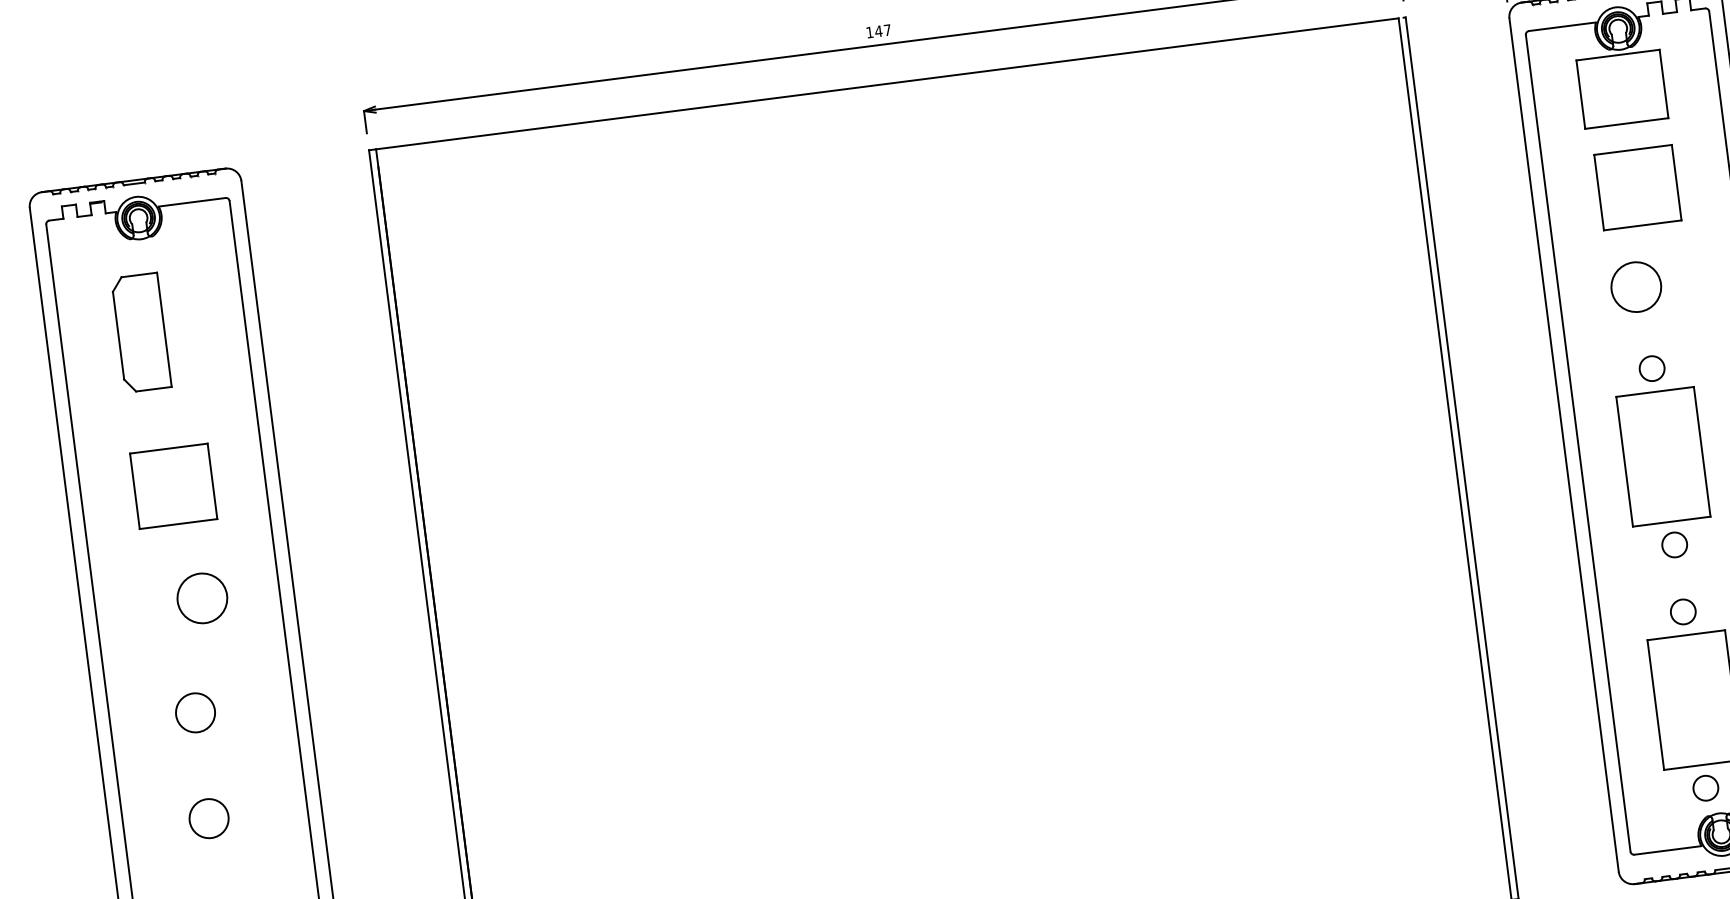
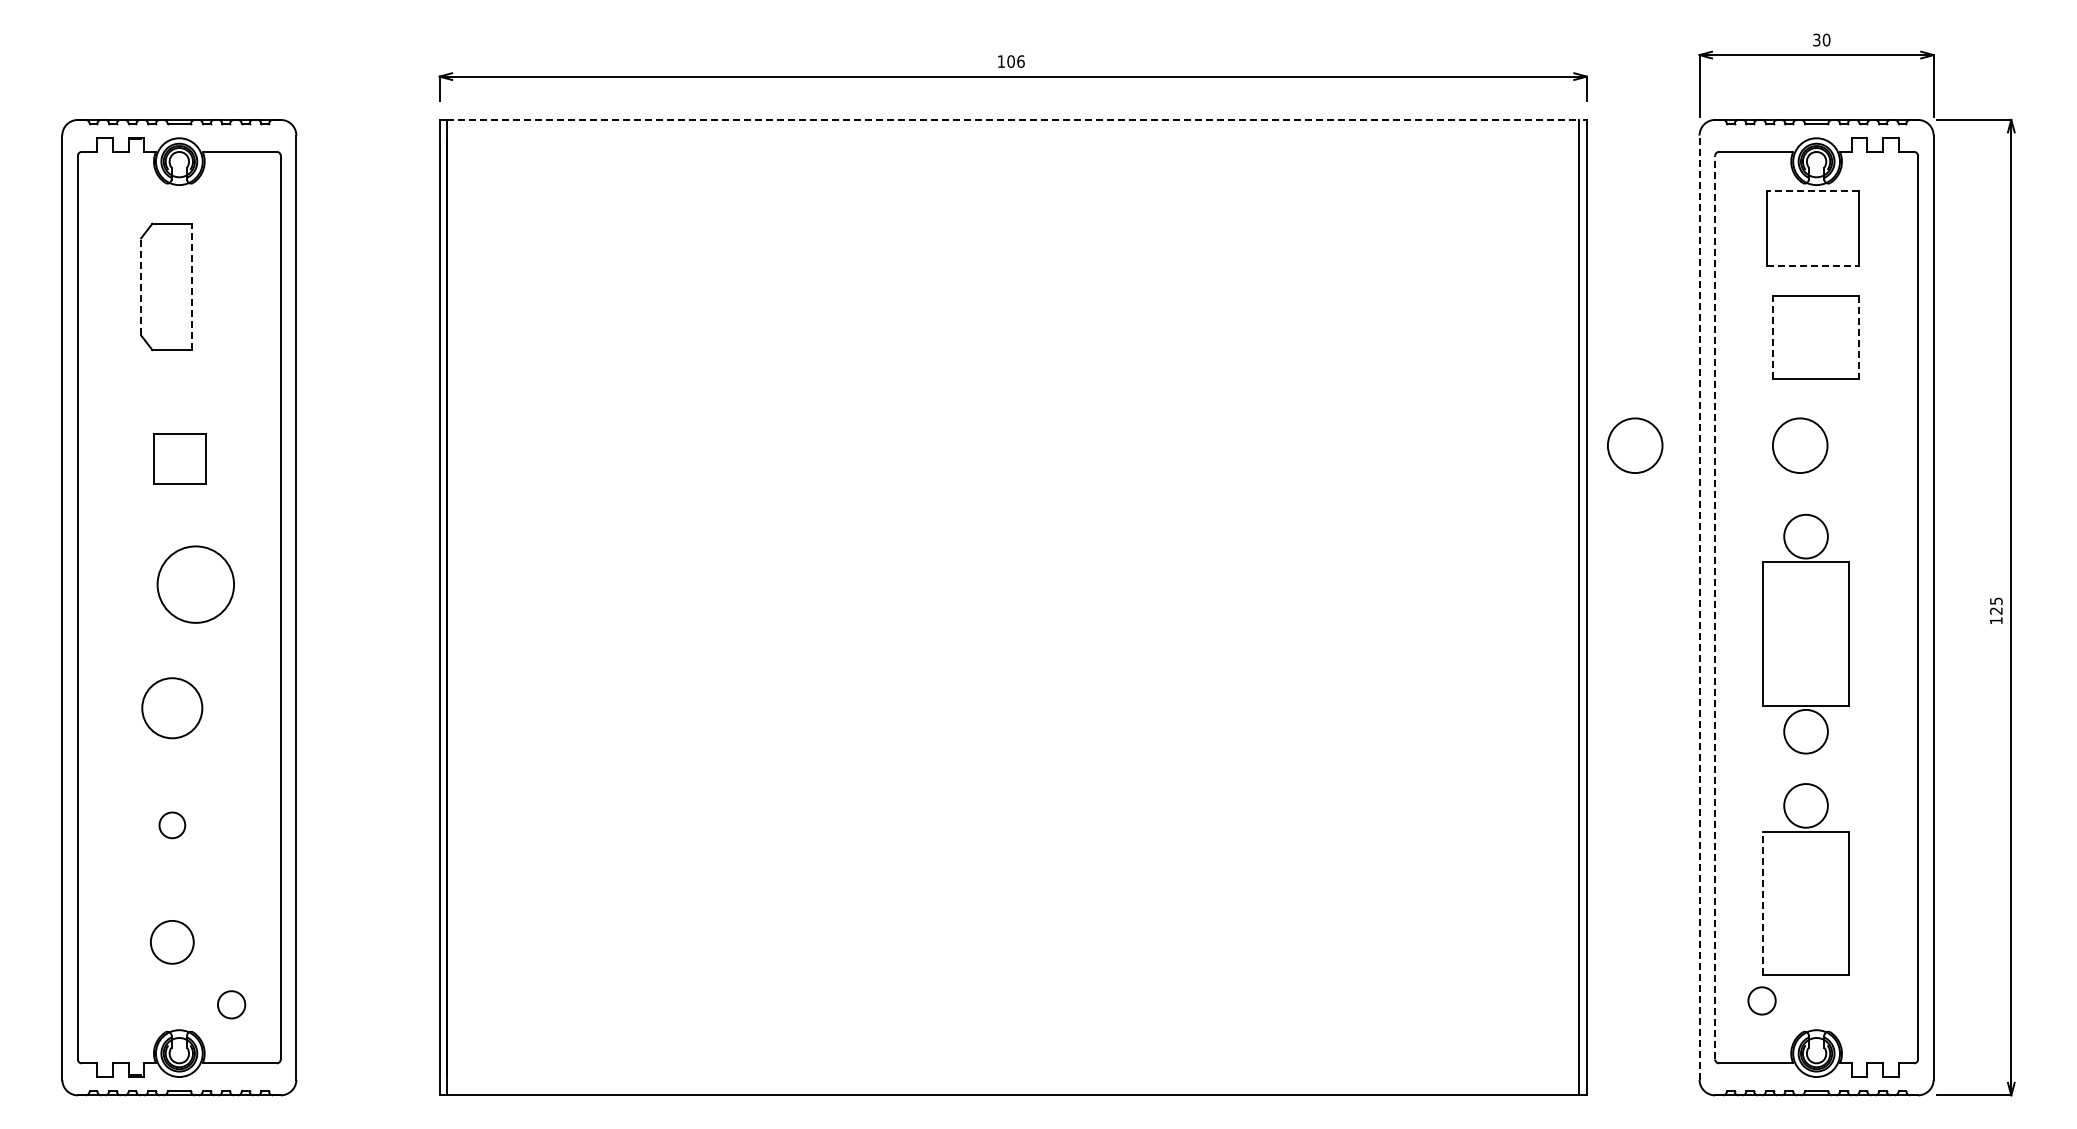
text: (882, 30) -> (1015, 61), 147 -> 106
line: (1617, 55) -> (1812, 190), solid -> dashed
line: (887, 83) -> (1013, 119), solid -> dashed
line: (1627, 123) -> (1813, 266), solid -> dashed
line: (1676, 182) -> (1858, 337), solid -> dashed
line: (1598, 192) -> (1772, 337), solid -> dashed
circle: (1487, 306) -> (1635, 445), added
line: (164, 329) -> (191, 286), solid -> dashed
line: (118, 335) -> (141, 286), solid -> dashed
circle: (1651, 368) -> (1805, 536), size x1.6
line: (1578, 443) -> (1715, 607), solid -> dashed
line: (1564, 445) -> (1699, 607), solid -> dashed
part: (173, 486) -> (179, 458), size x0.6
circle: (1674, 544) -> (1805, 731), size x1.6
circle: (202, 598) -> (195, 584), size x1.4
circle: (1682, 611) -> (1805, 805), size x1.6
line: (1656, 705) -> (1763, 903), solid -> dashed
circle: (194, 712) -> (171, 707), size x1.4
circle: (1705, 787) -> (1761, 1000), moved
circle: (209, 818) -> (172, 825), size x0.6

